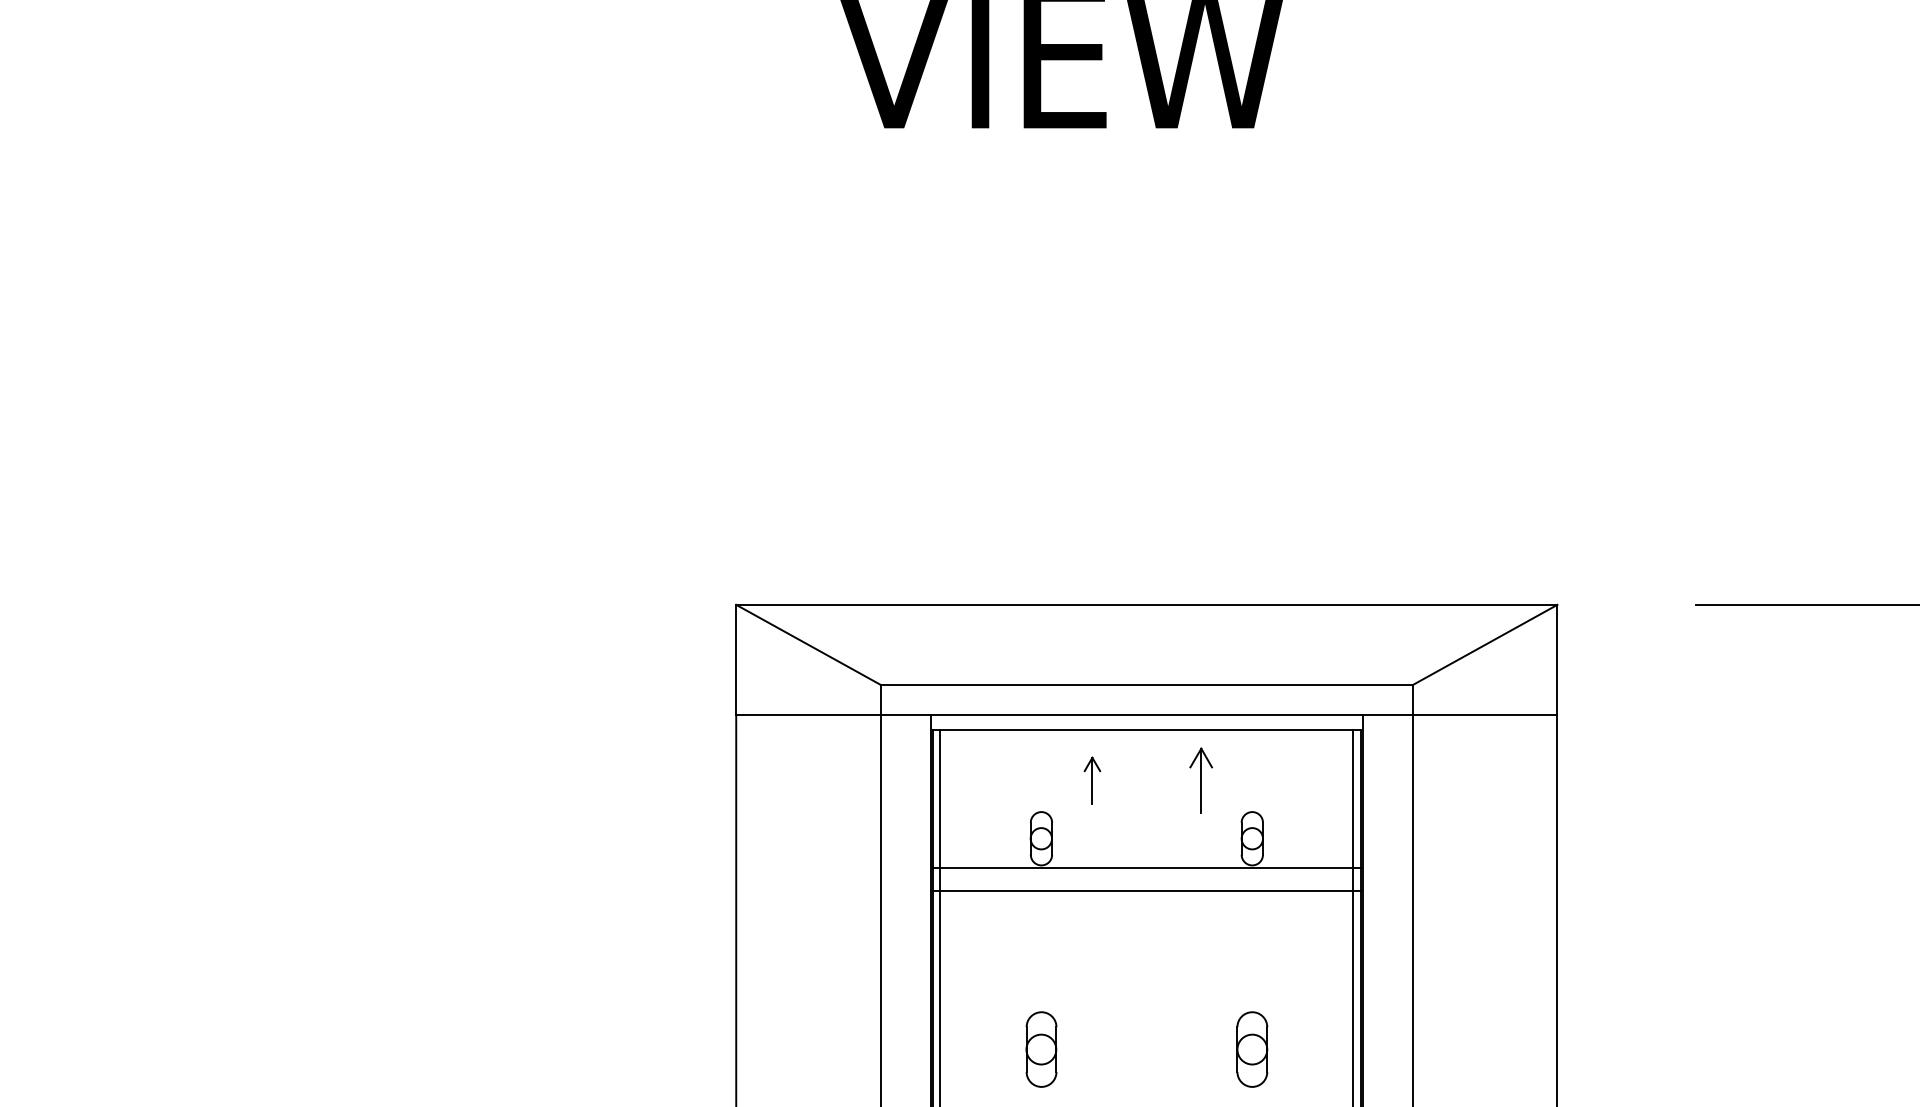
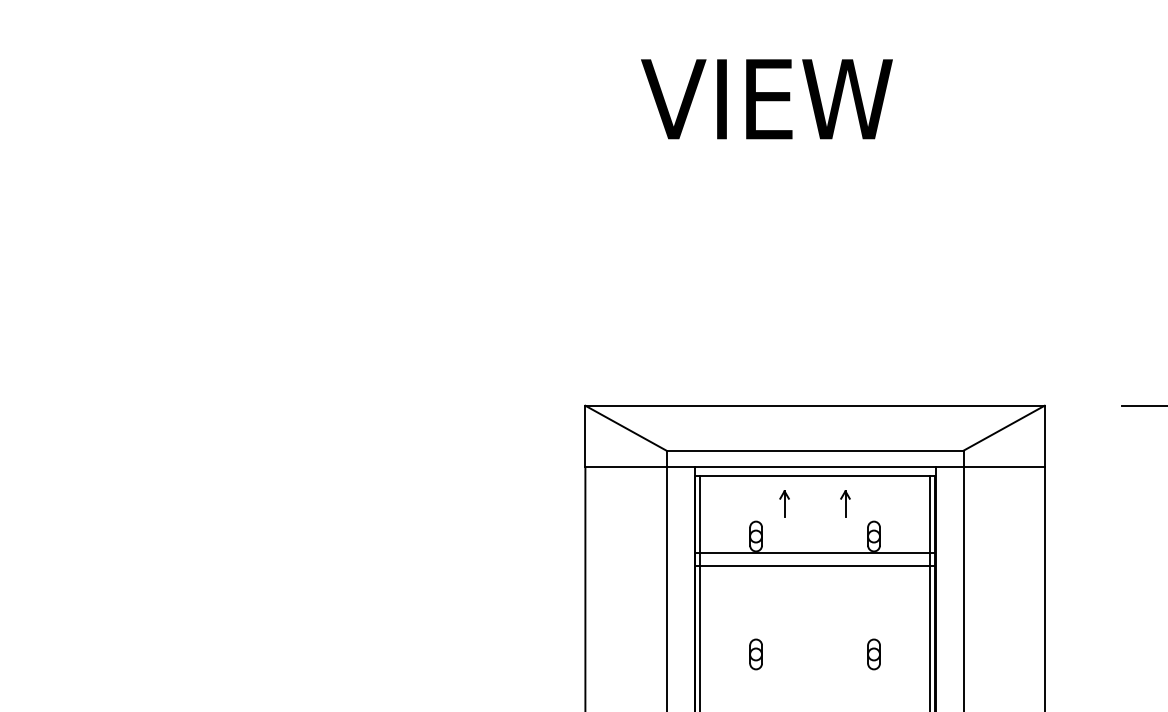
part: (1201, 779) -> (845, 503), size x0.71
part: (1040, 1049) -> (755, 654), size x0.71
part: (1251, 1049) -> (873, 654), size x0.71

